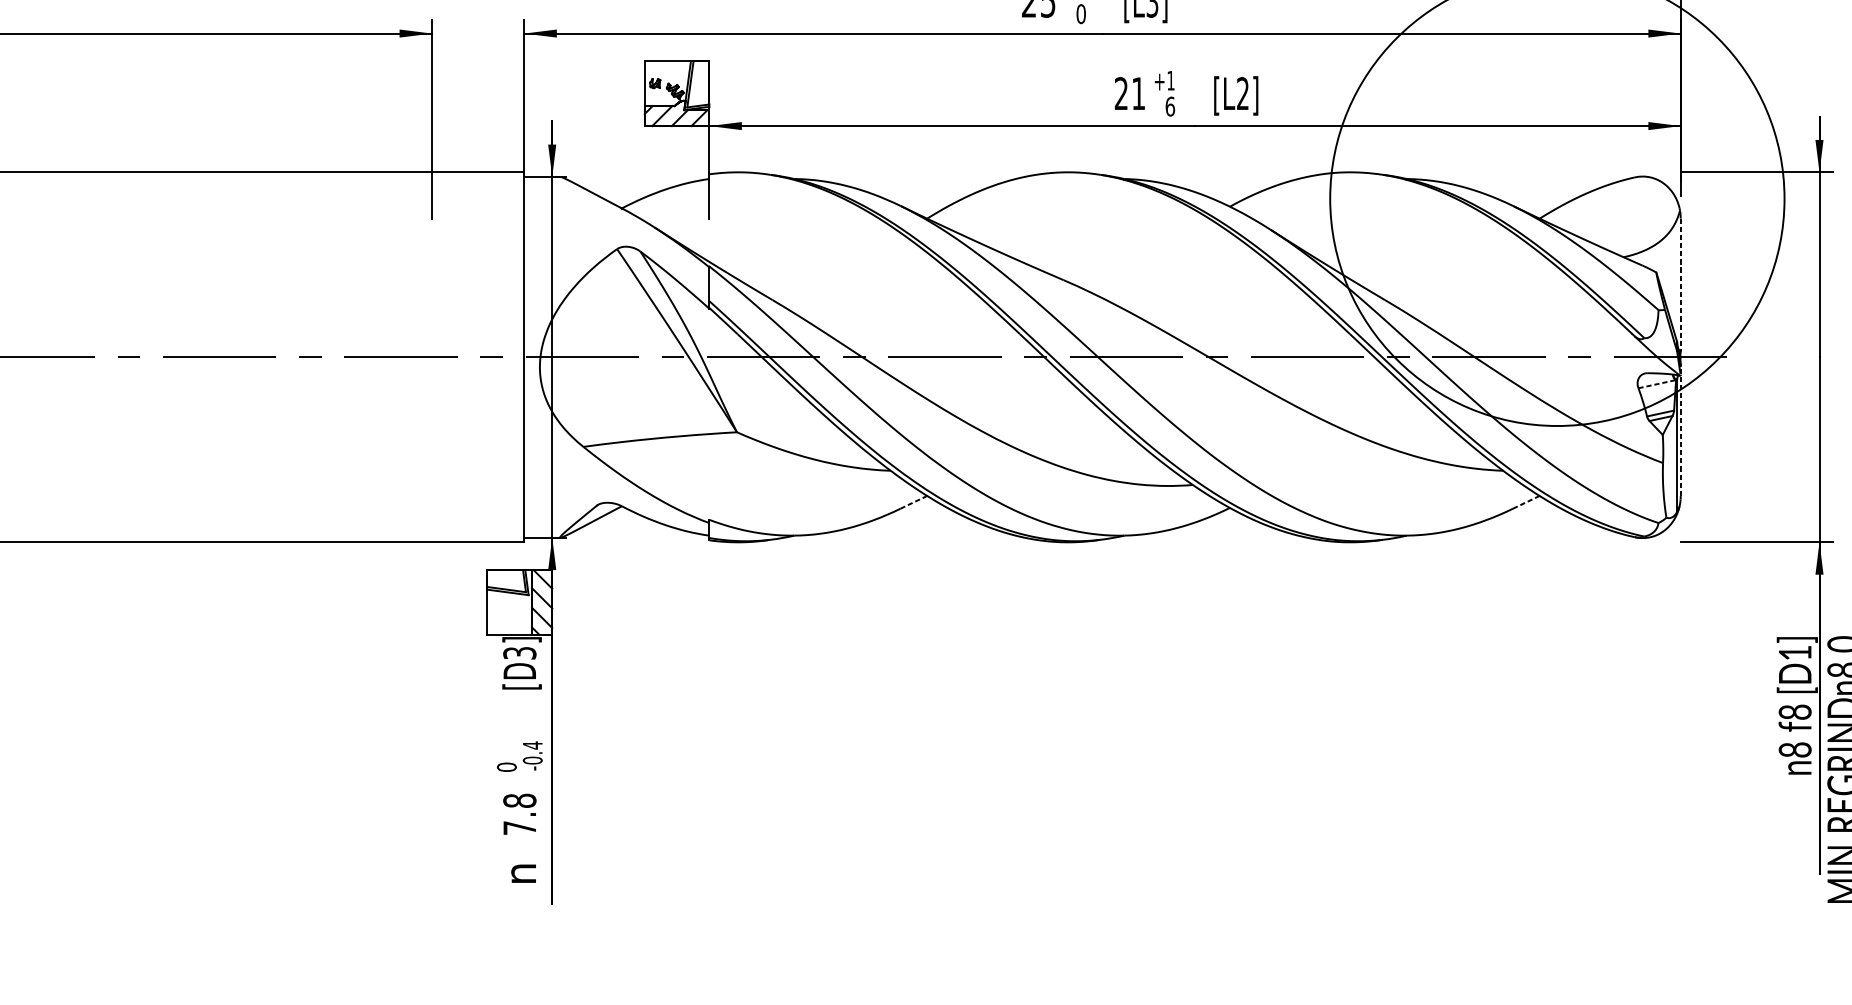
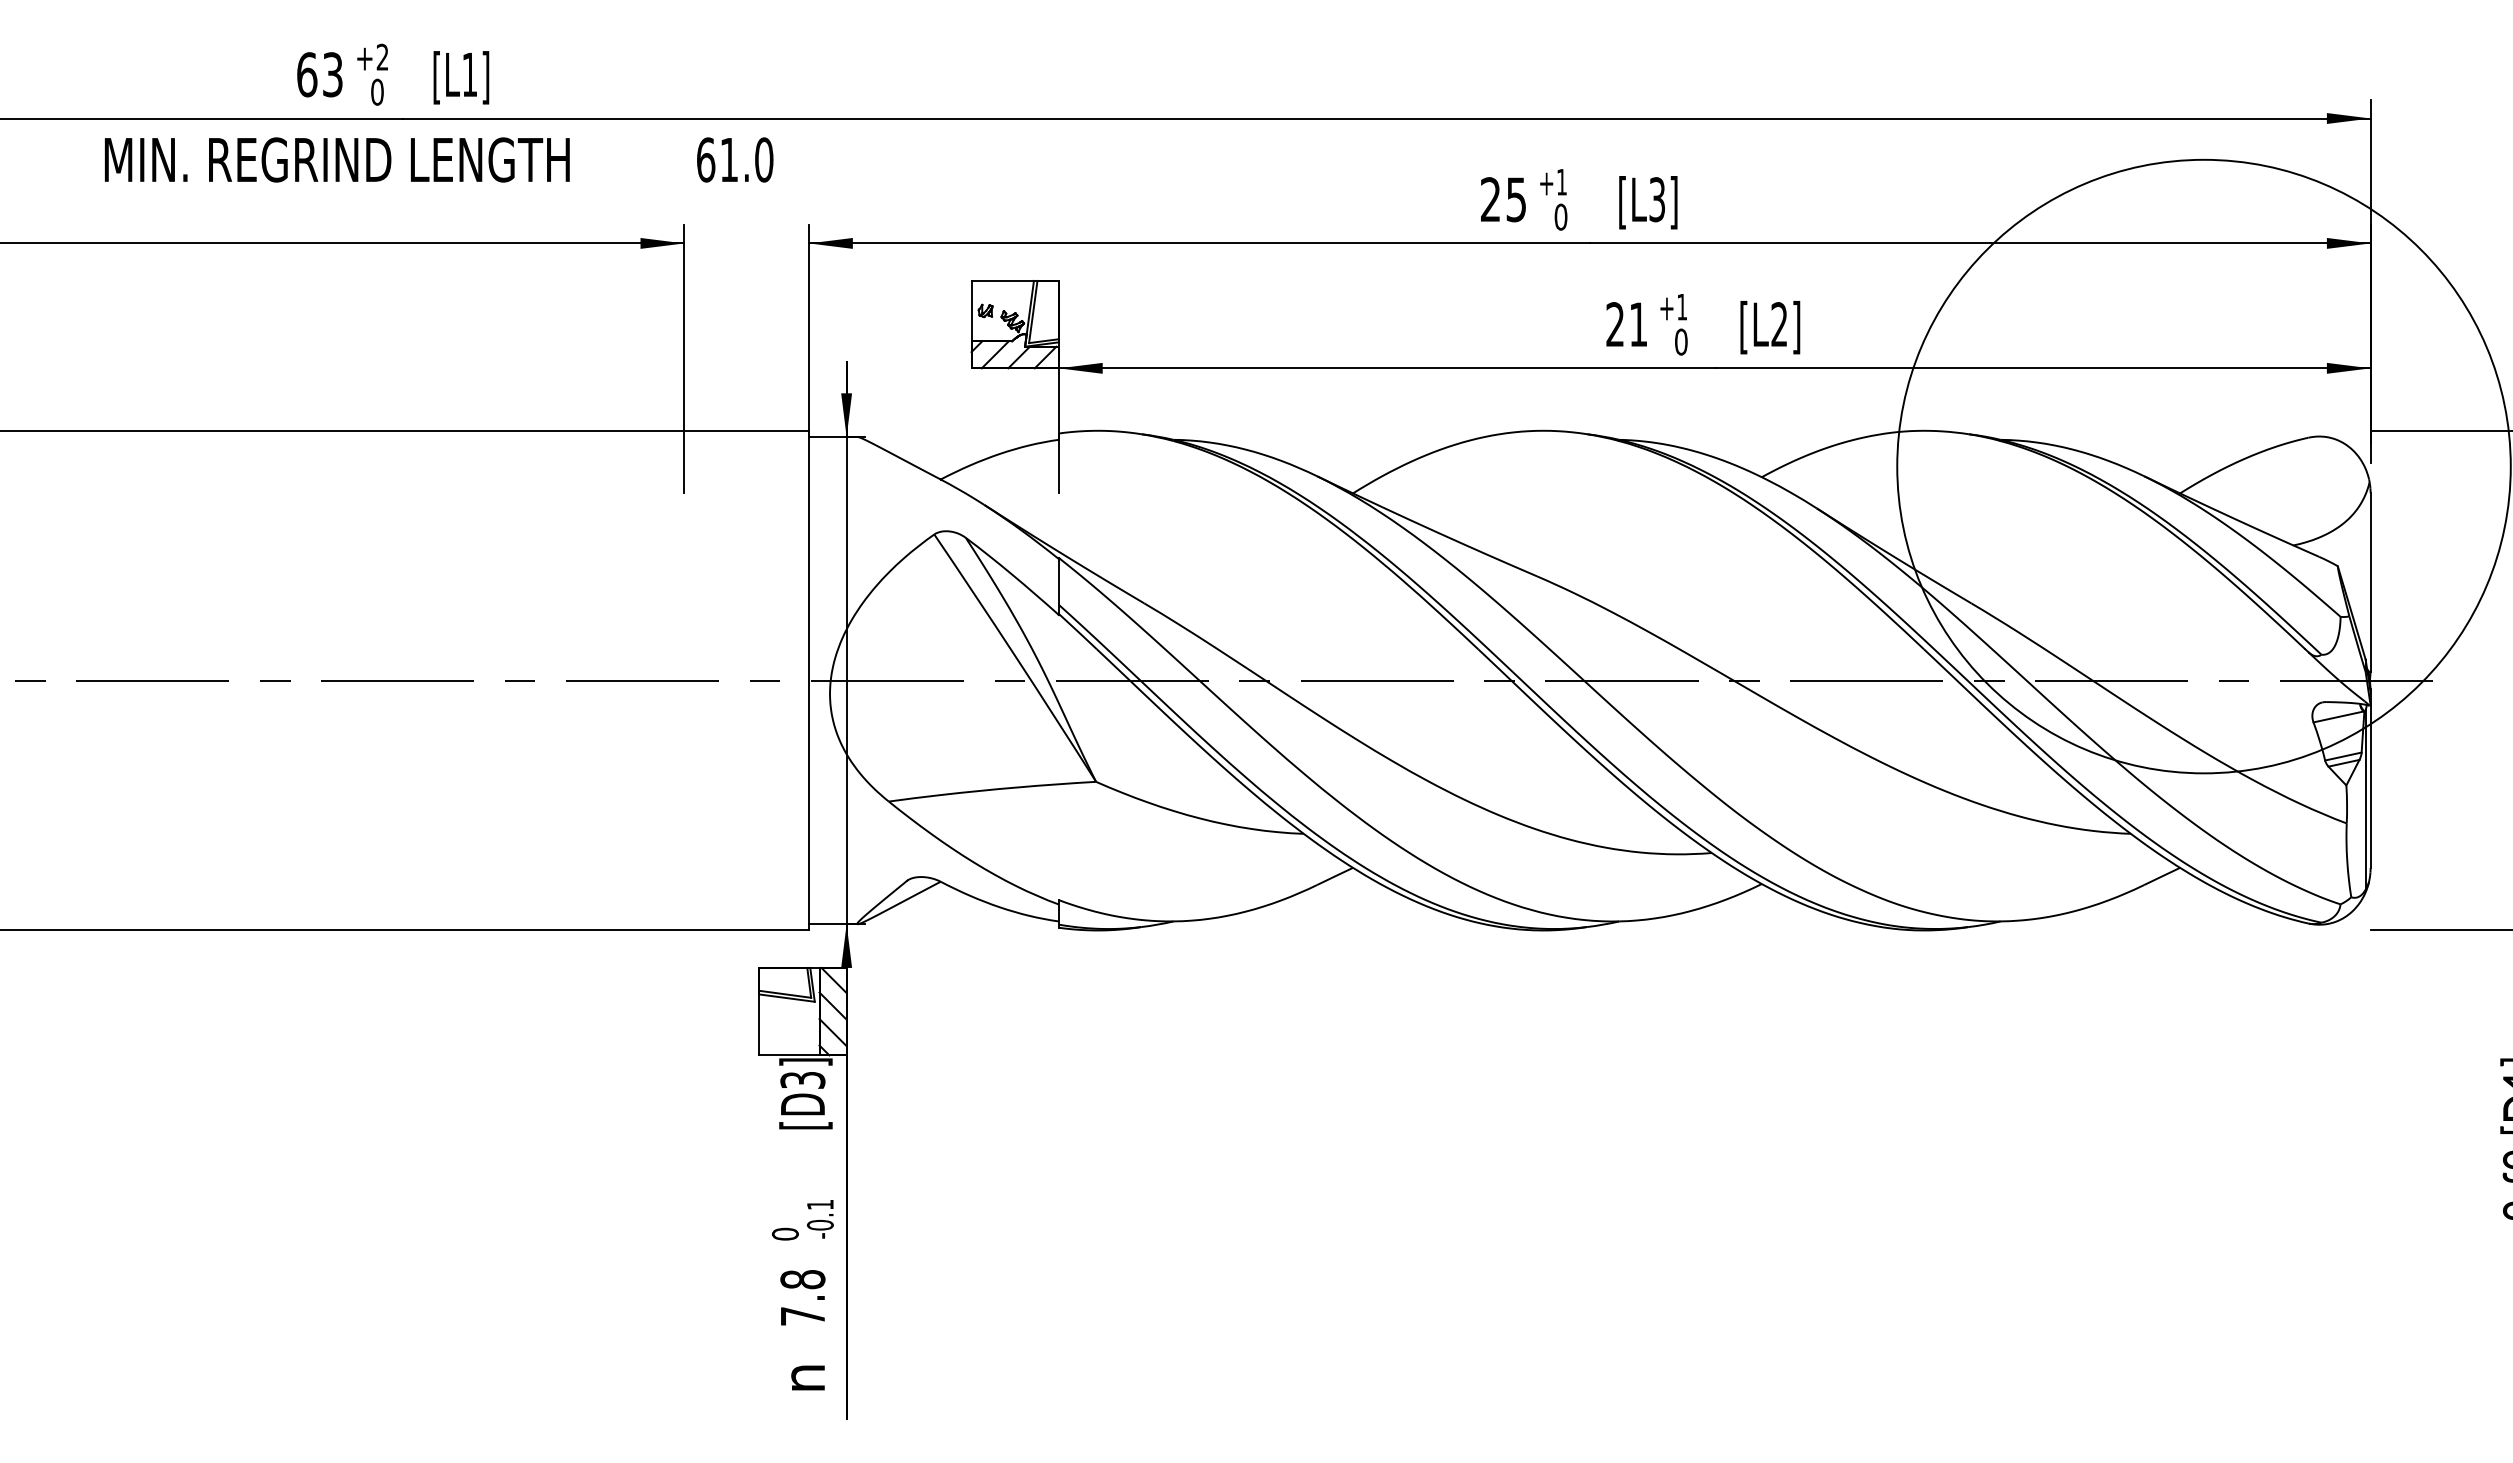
text: (1170, 106) -> (1681, 341), 6 -> 0
line: (1680, 285) -> (2370, 583), dashed -> solid
line: (1656, 383) -> (2338, 716), dashed -> solid
line: (1680, 429) -> (2370, 778), dashed -> solid
line: (913, 502) -> (1334, 876), dashed -> solid
line: (1525, 502) -> (2161, 876), dashed -> solid
text: (532, 745) -> (820, 1204), -0.4 -> -0.1

